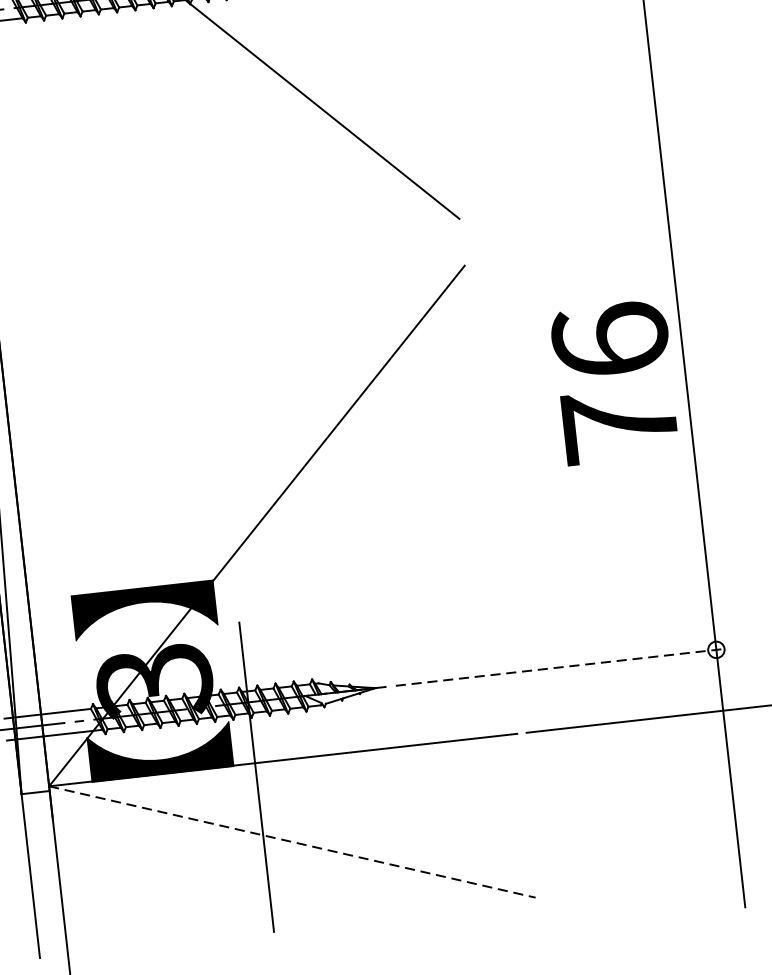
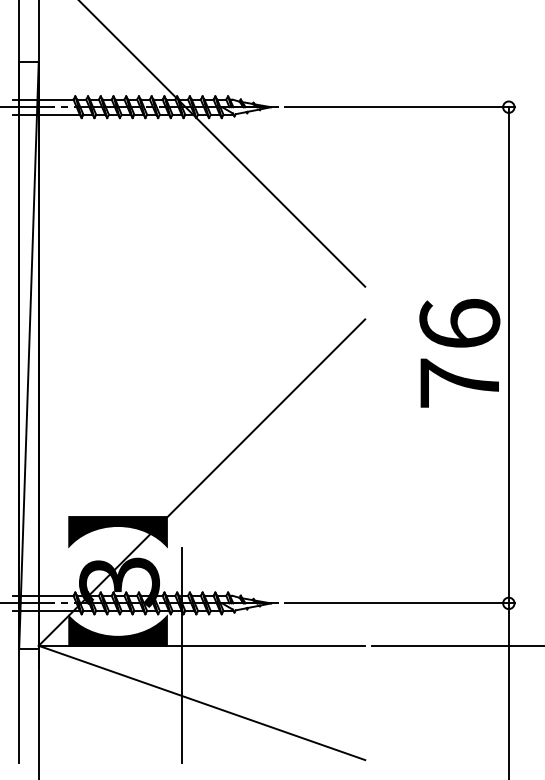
text: (614, 382) -> (459, 353), moved
line: (561, 667) -> (400, 603), dashed -> solid
line: (291, 841) -> (201, 702), dashed -> solid

